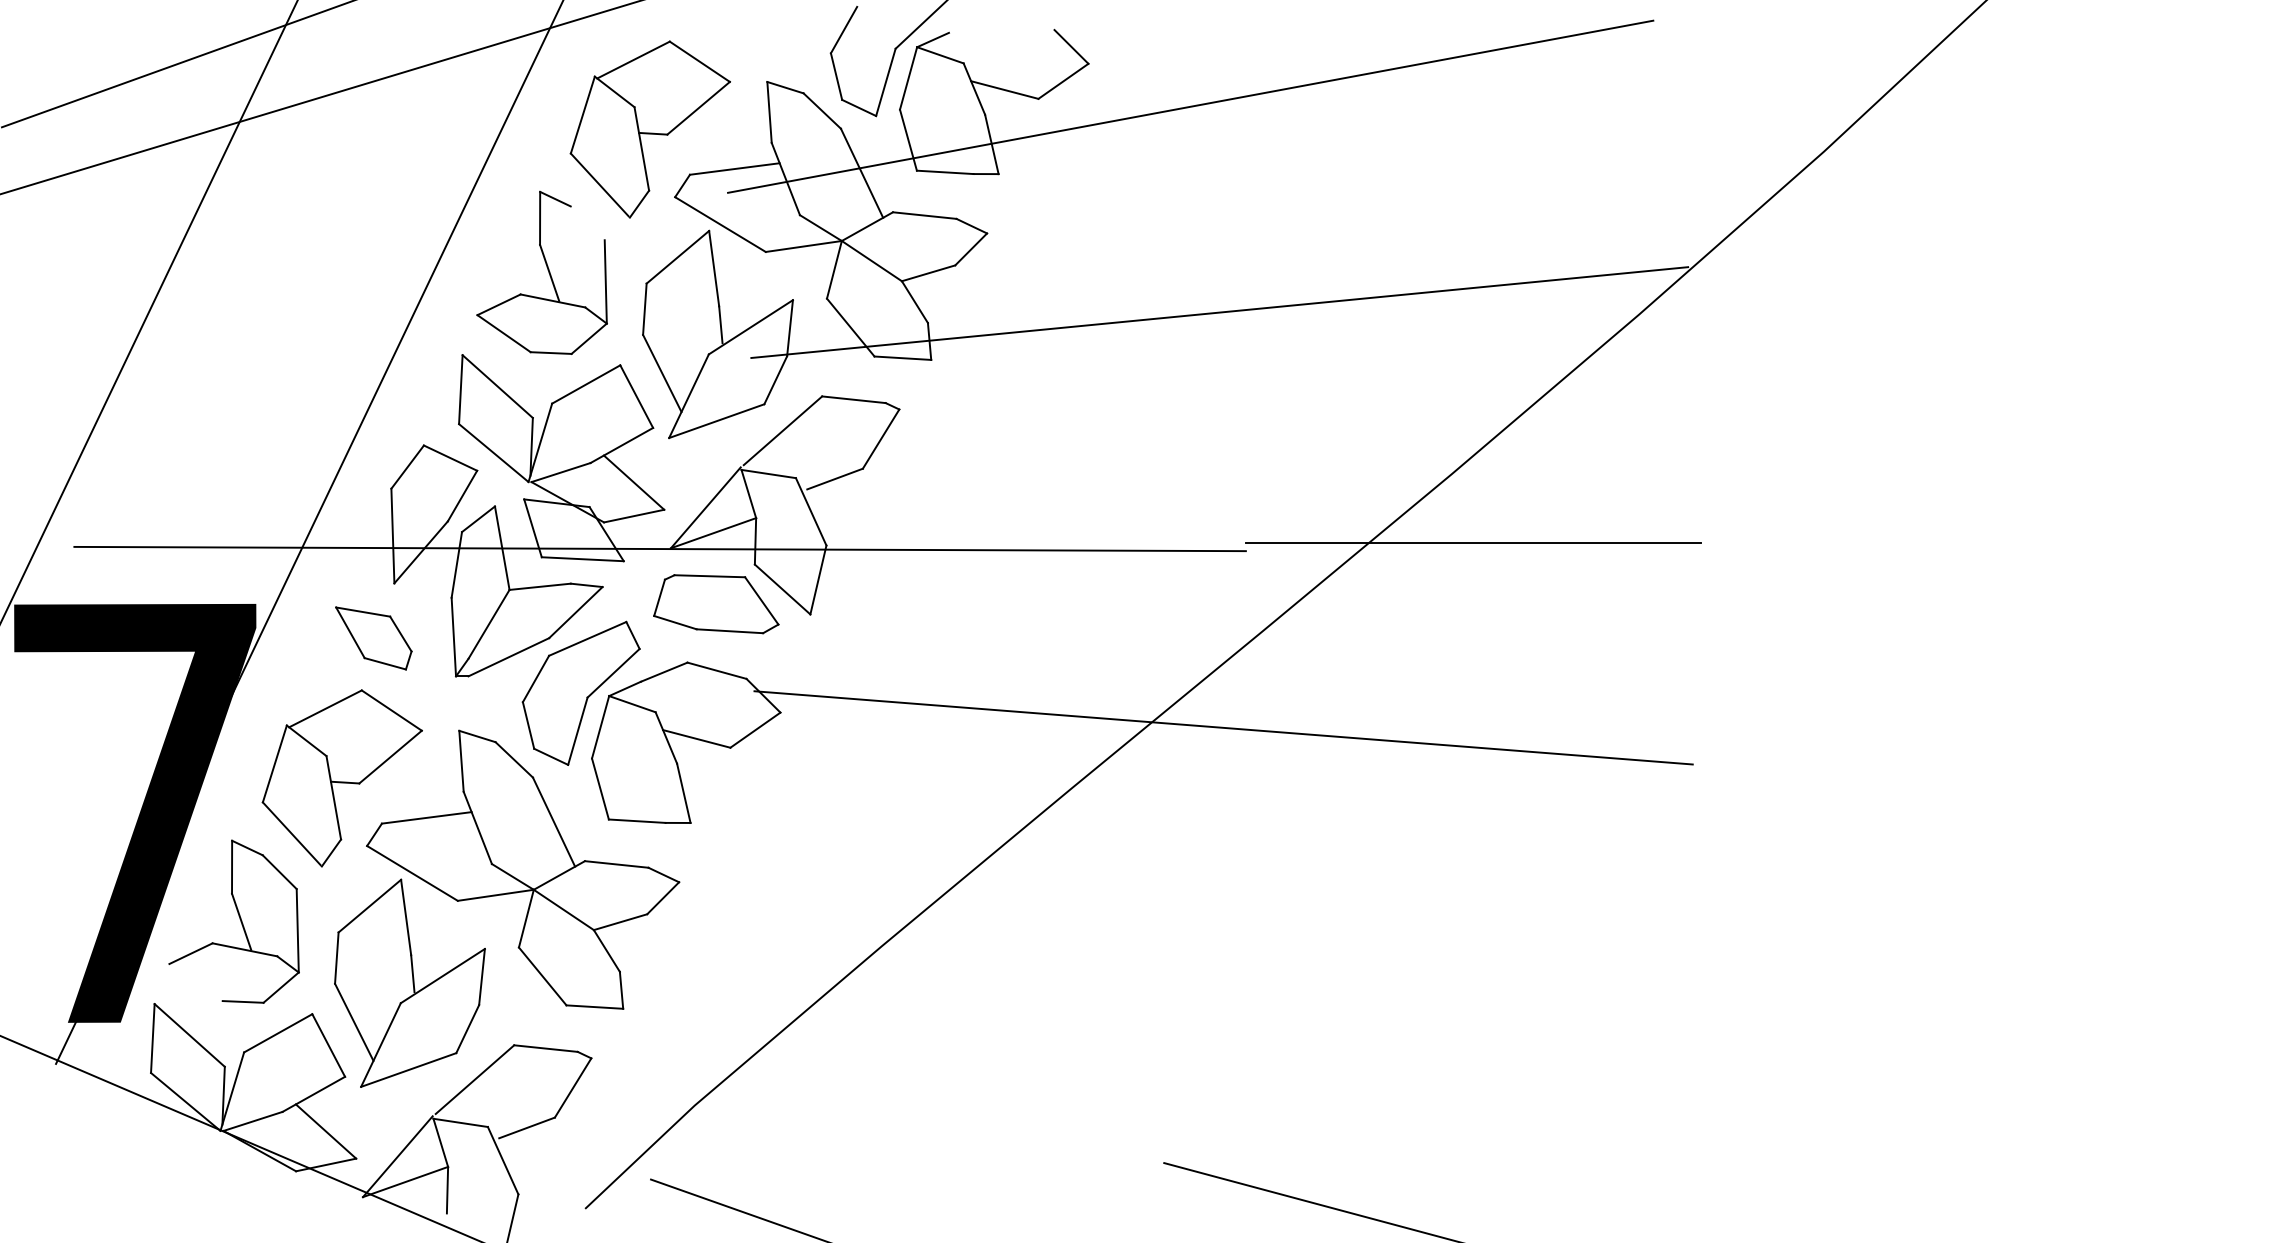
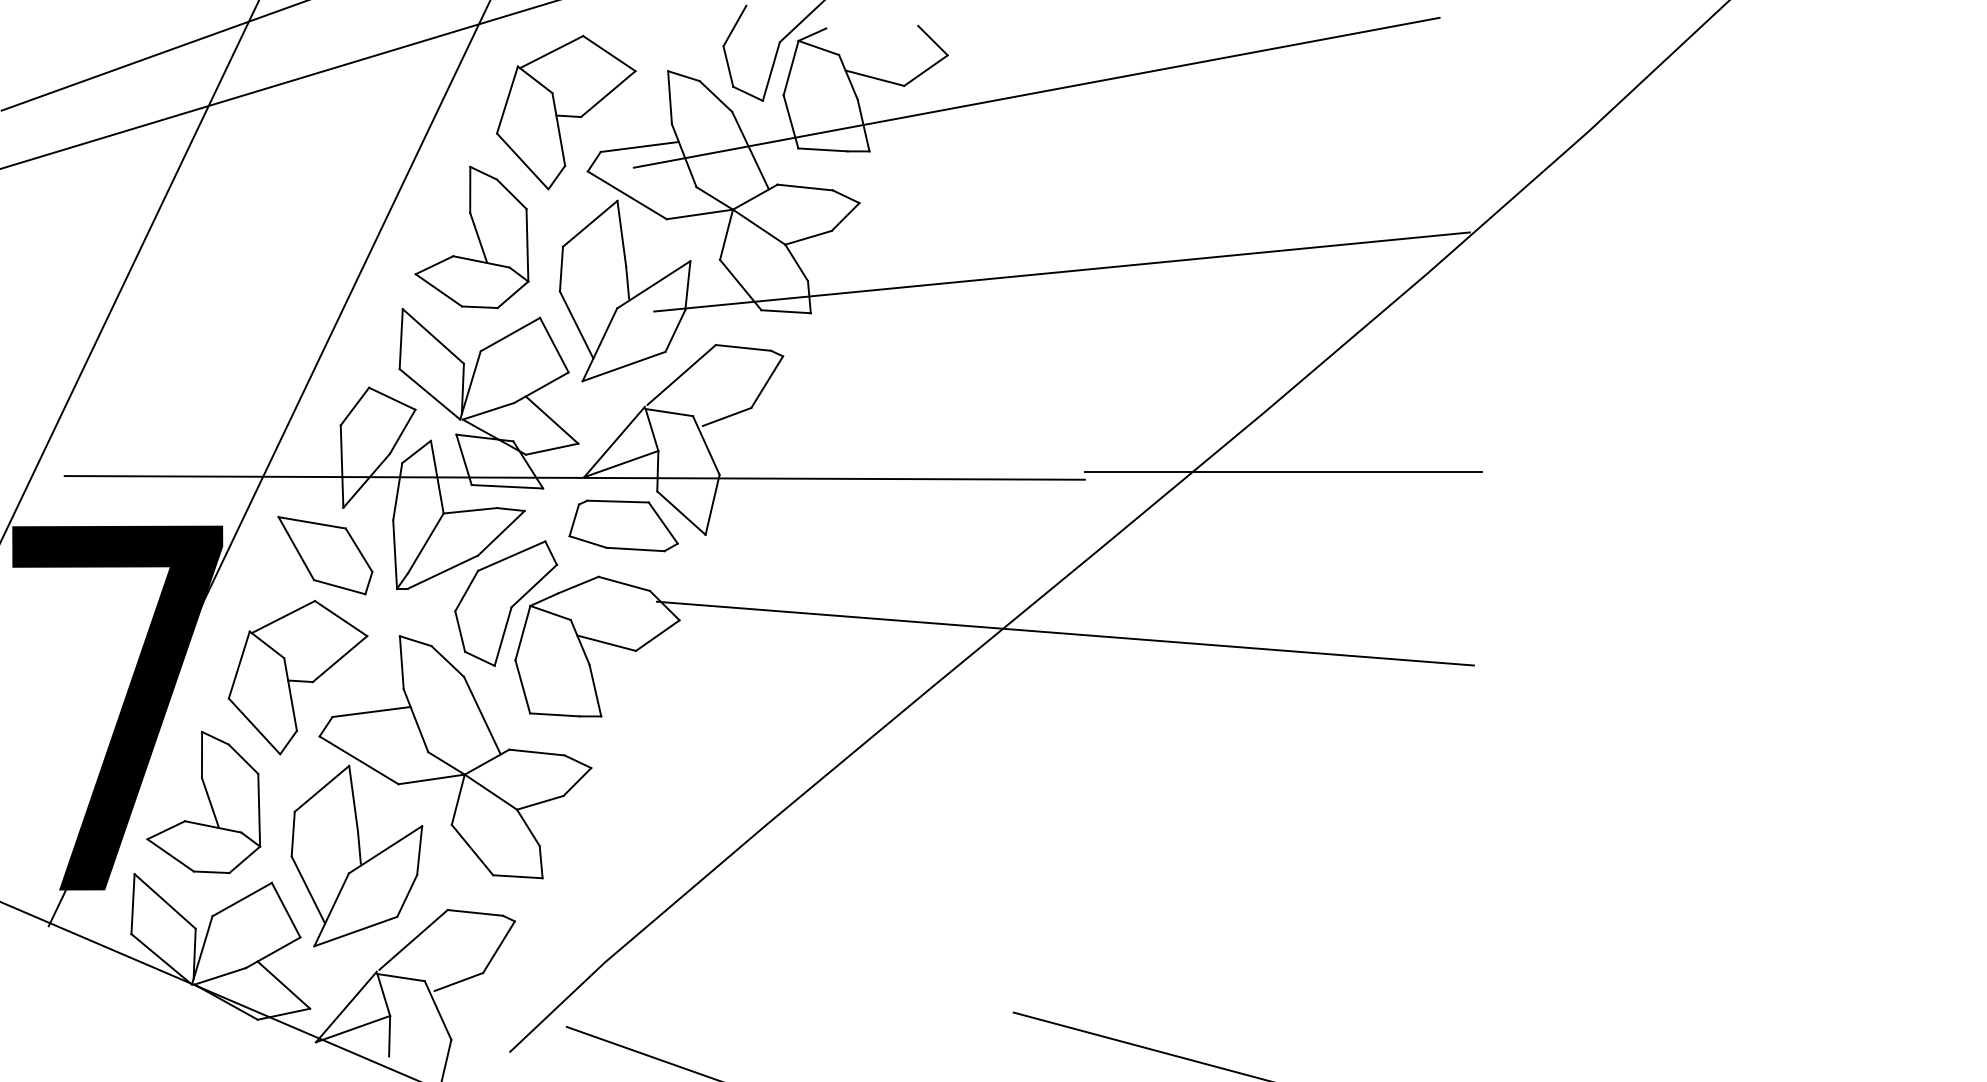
line: (587, 223) -> (511, 194), added
part: (373, 638) -> (325, 555), size x1.43
line: (195, 982) -> (170, 855), added

